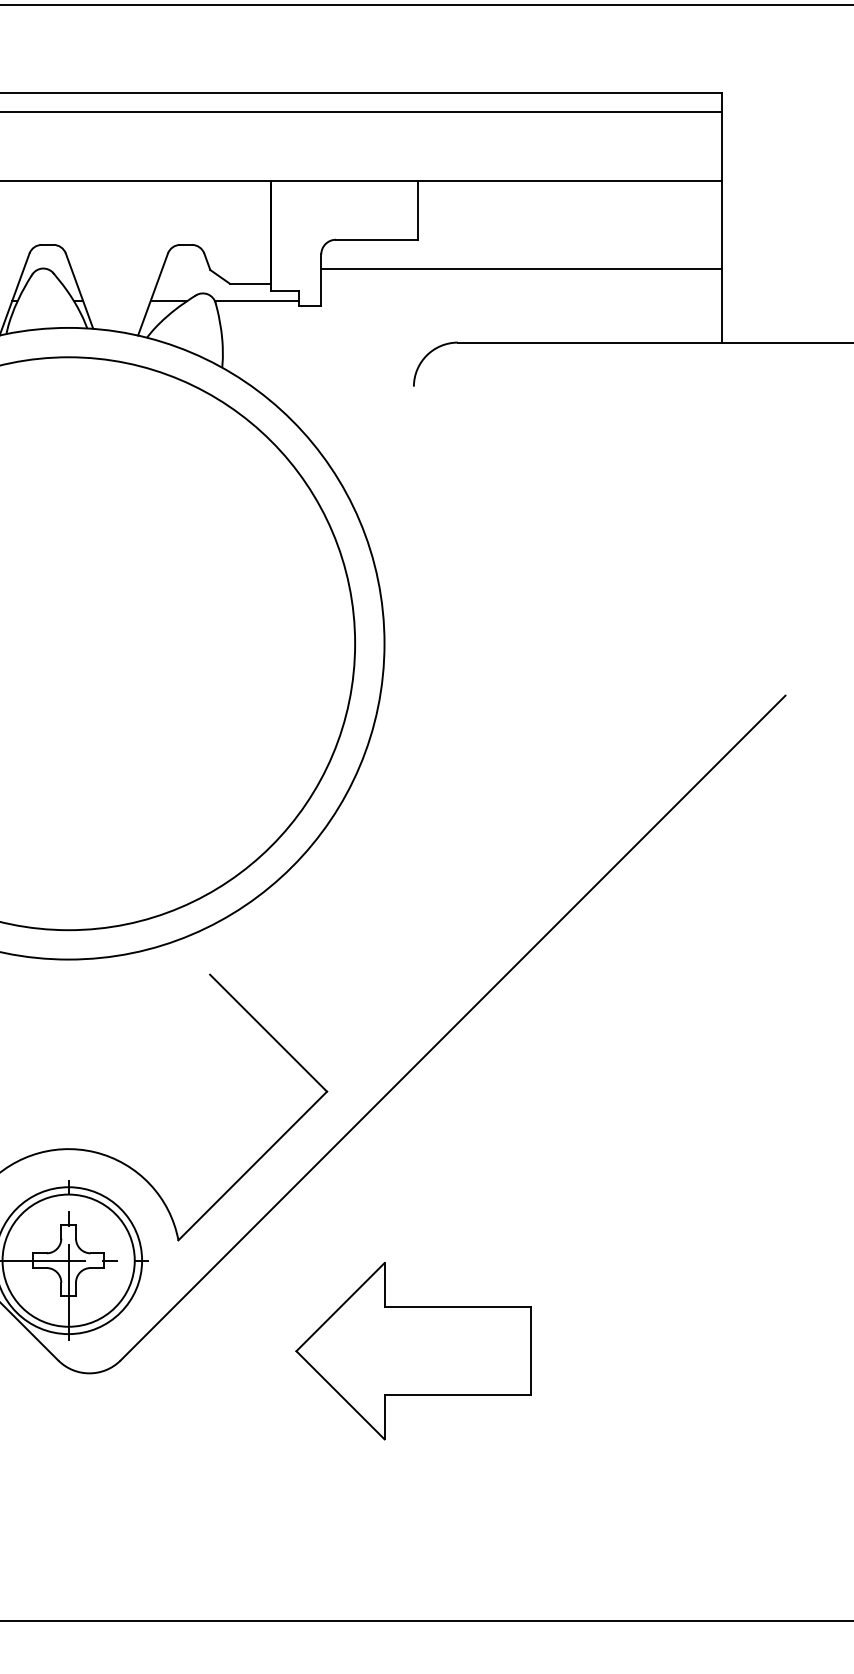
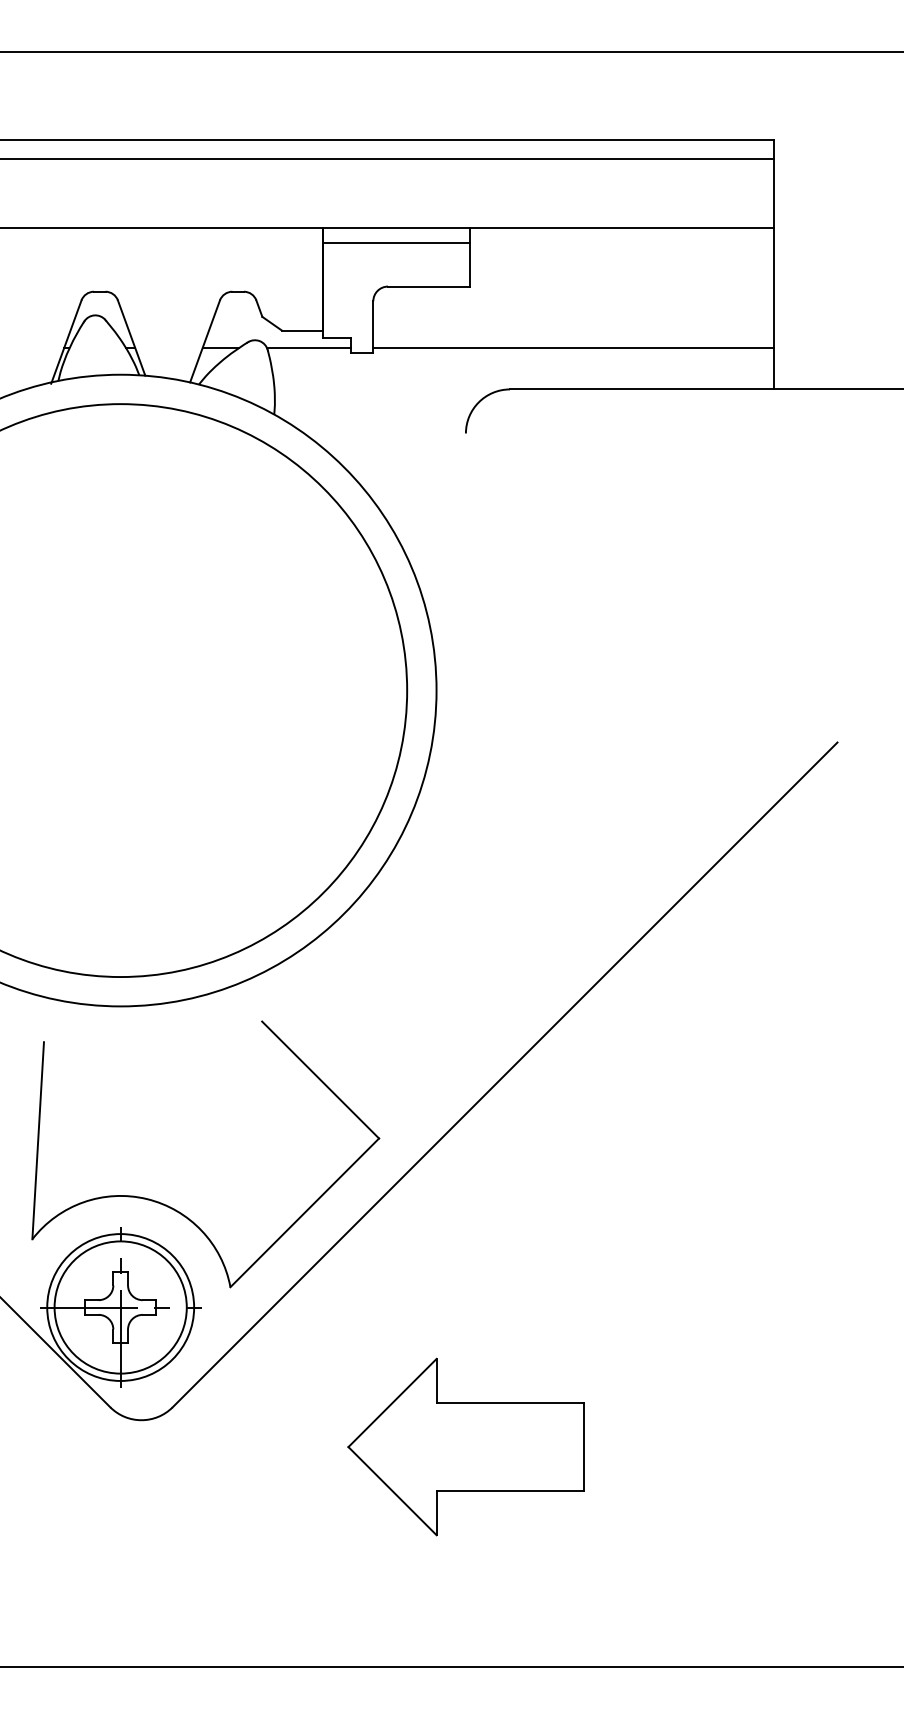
line: (344, 195) -> (396, 242), added
line: (521, 269) -> (573, 348), moved
part: (413, 1350) -> (465, 1446), moved

